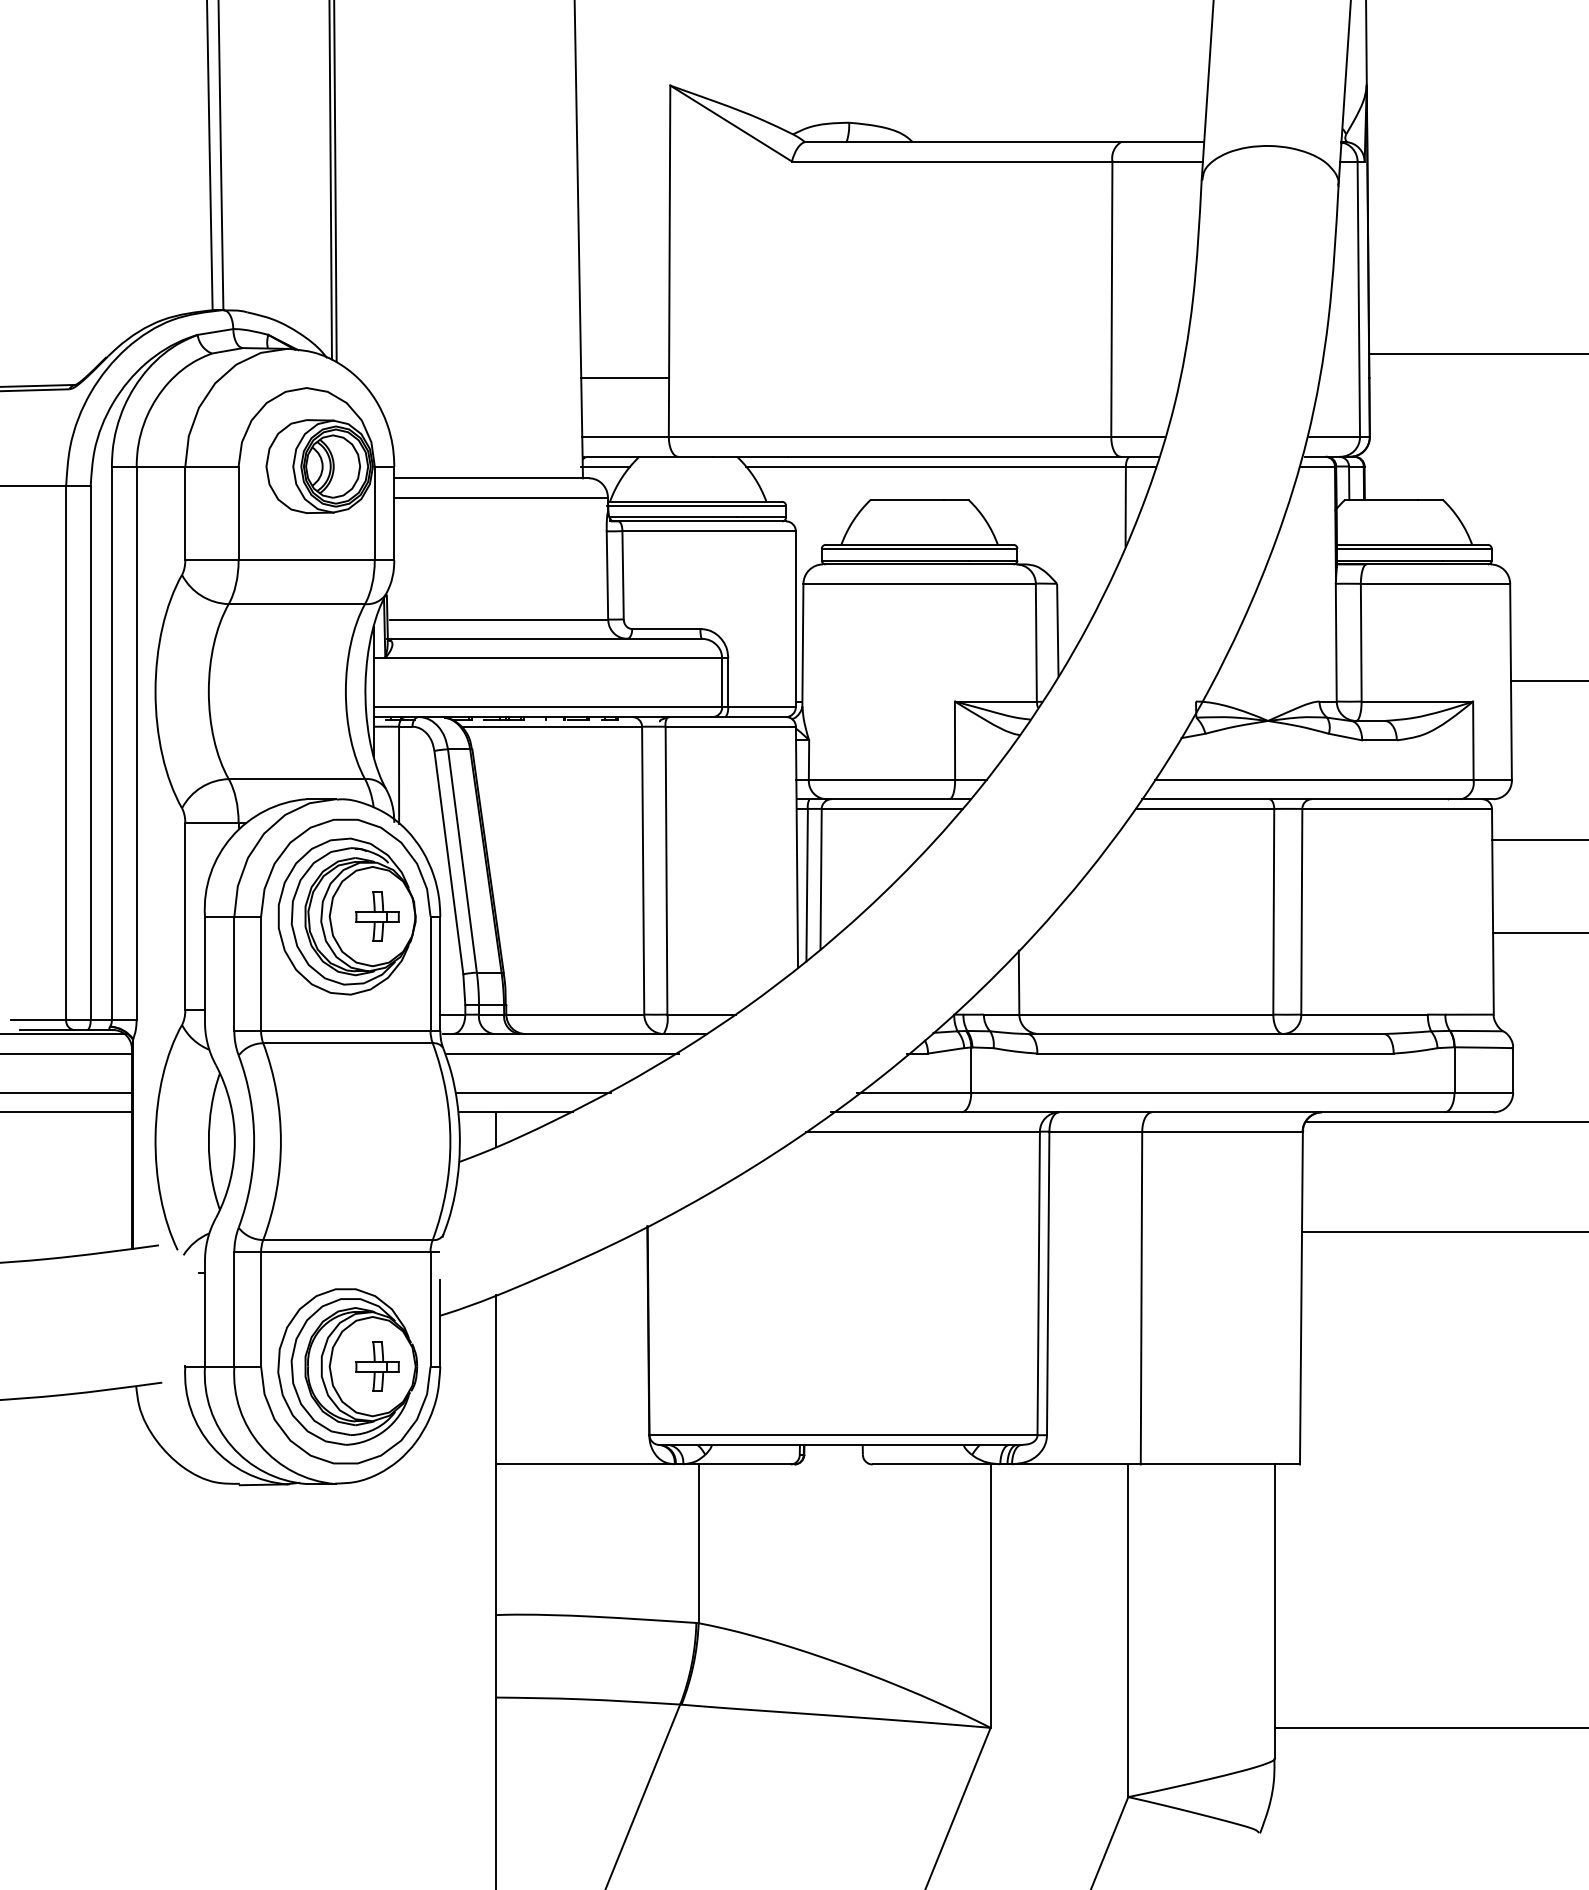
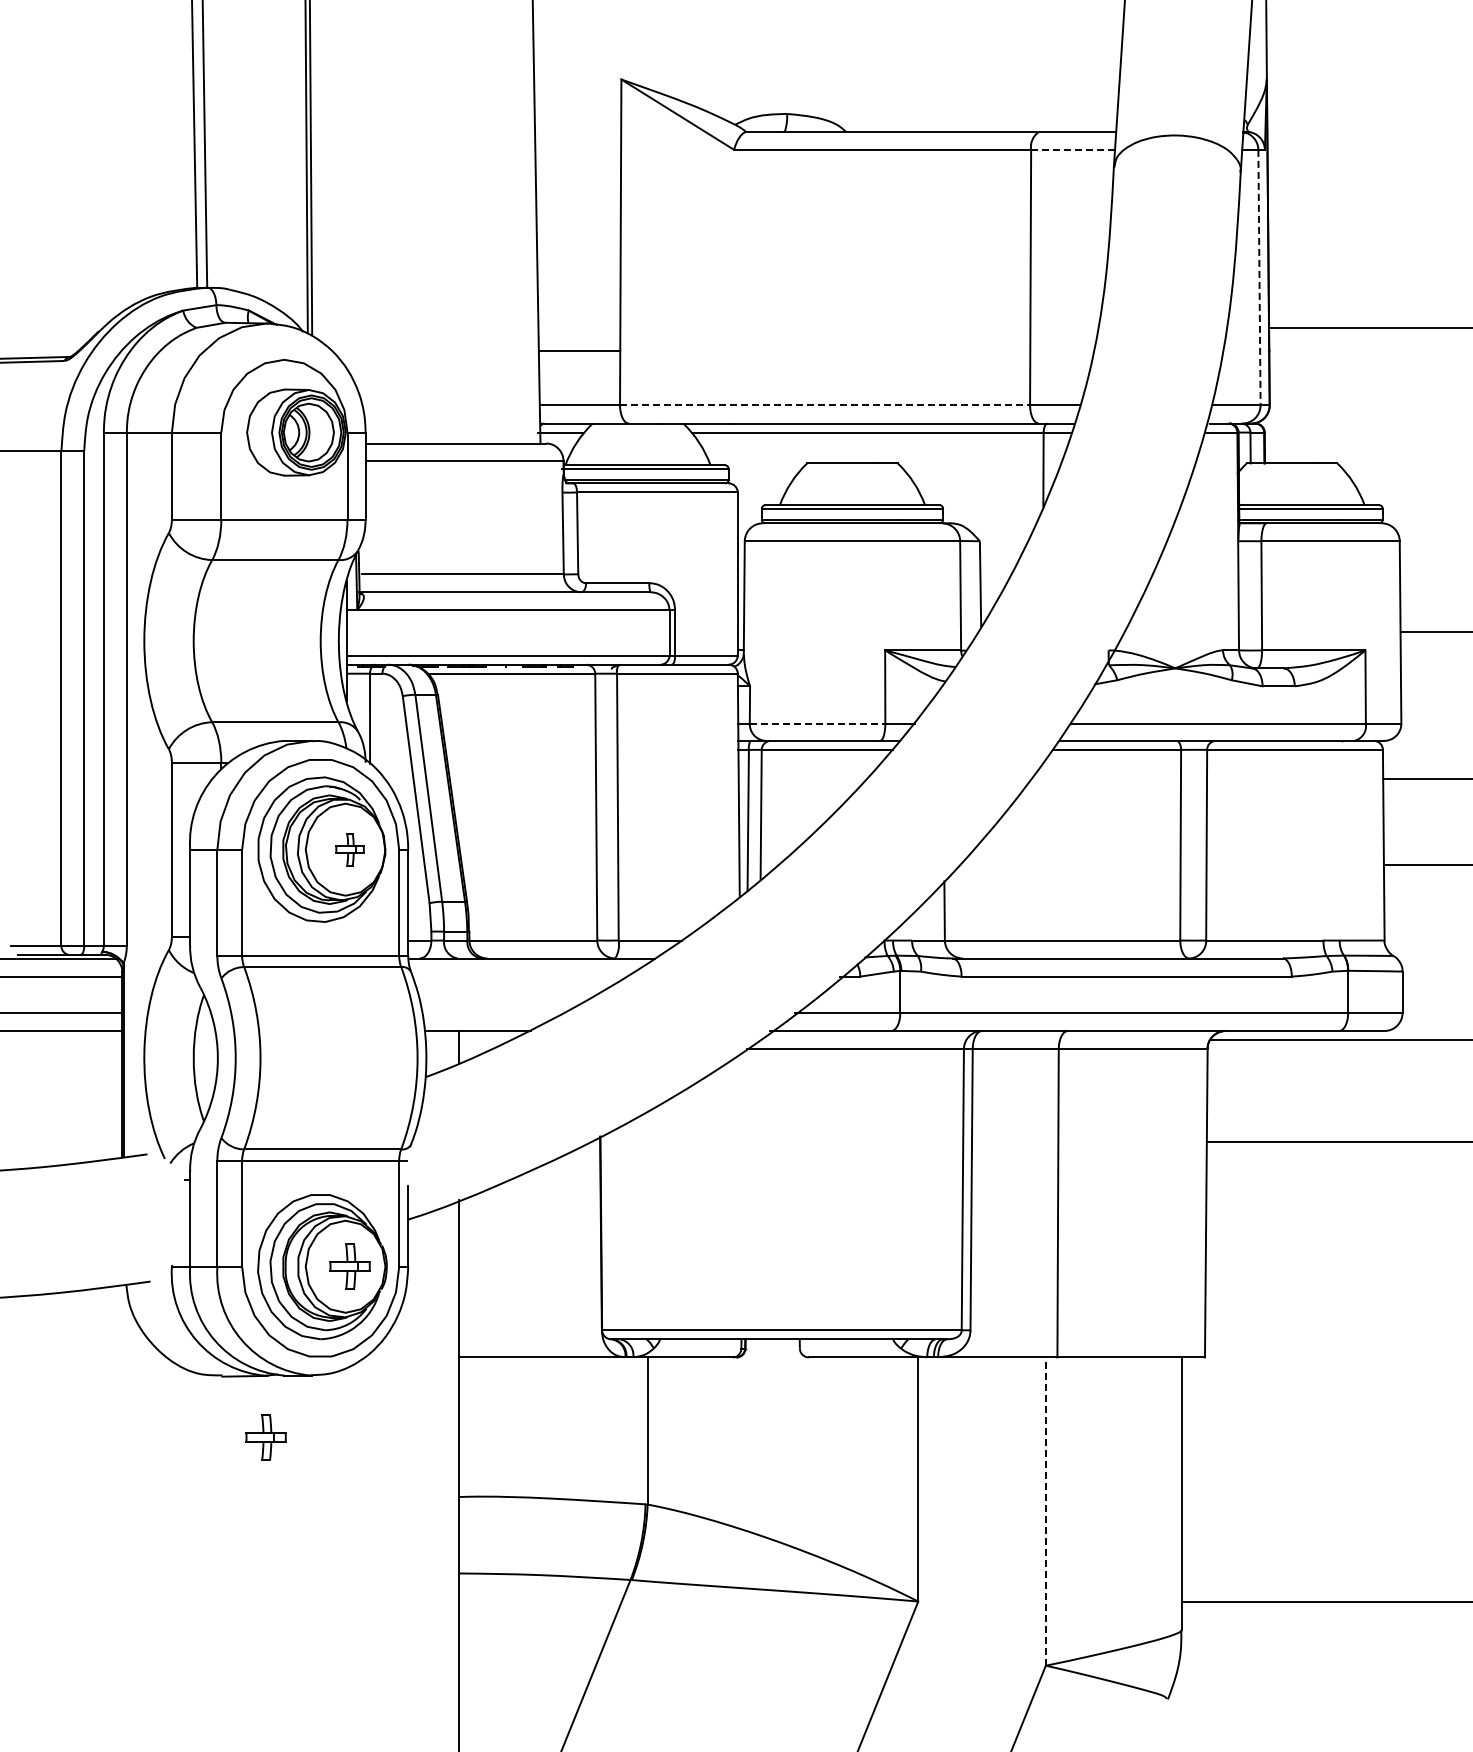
line: (1158, 161) -> (1073, 149), solid -> dashed
line: (1358, 299) -> (1259, 277), solid -> dashed
line: (890, 437) -> (825, 405), solid -> dashed
line: (881, 780) -> (817, 723), solid -> dashed
part: (376, 916) -> (349, 849), size x0.7
line: (562, 1053) -> (521, 976), removed
line: (533, 1092) -> (494, 1012), removed
part: (286, 1550) -> (265, 1437), added
line: (1127, 1630) -> (1045, 1511), solid -> dashed

